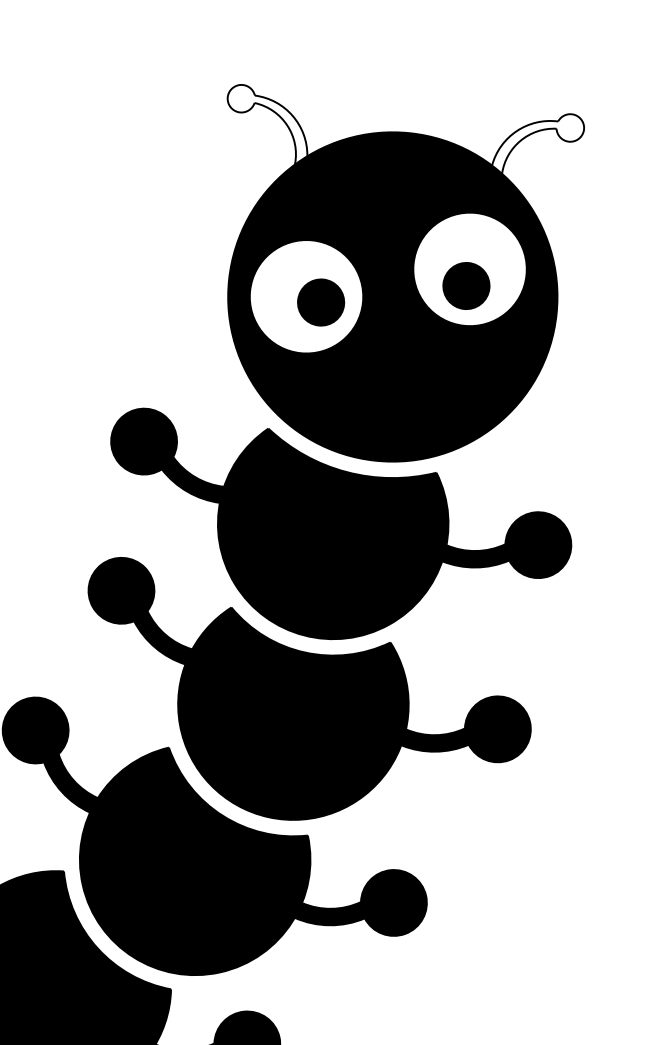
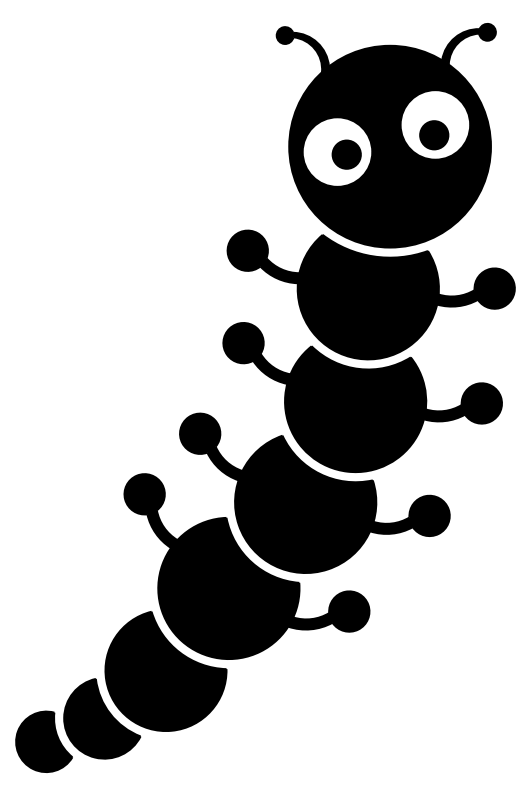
fill: (267, 124) -> (302, 49), added
fill: (537, 142) -> (468, 43), added

